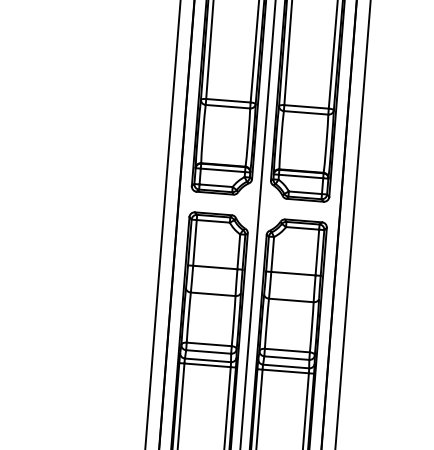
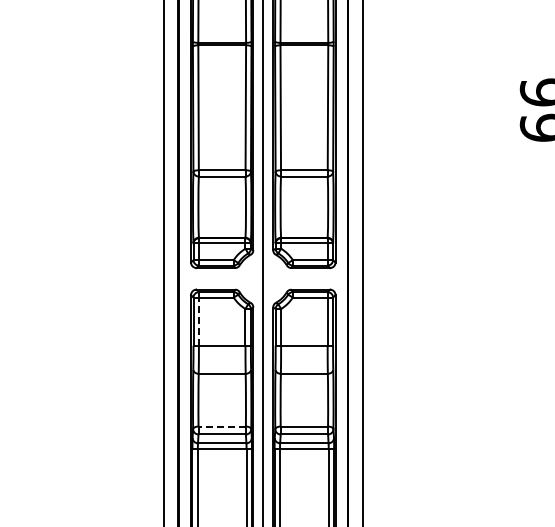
line: (194, 242) -> (198, 321), solid -> dashed
line: (209, 344) -> (222, 426), solid -> dashed

